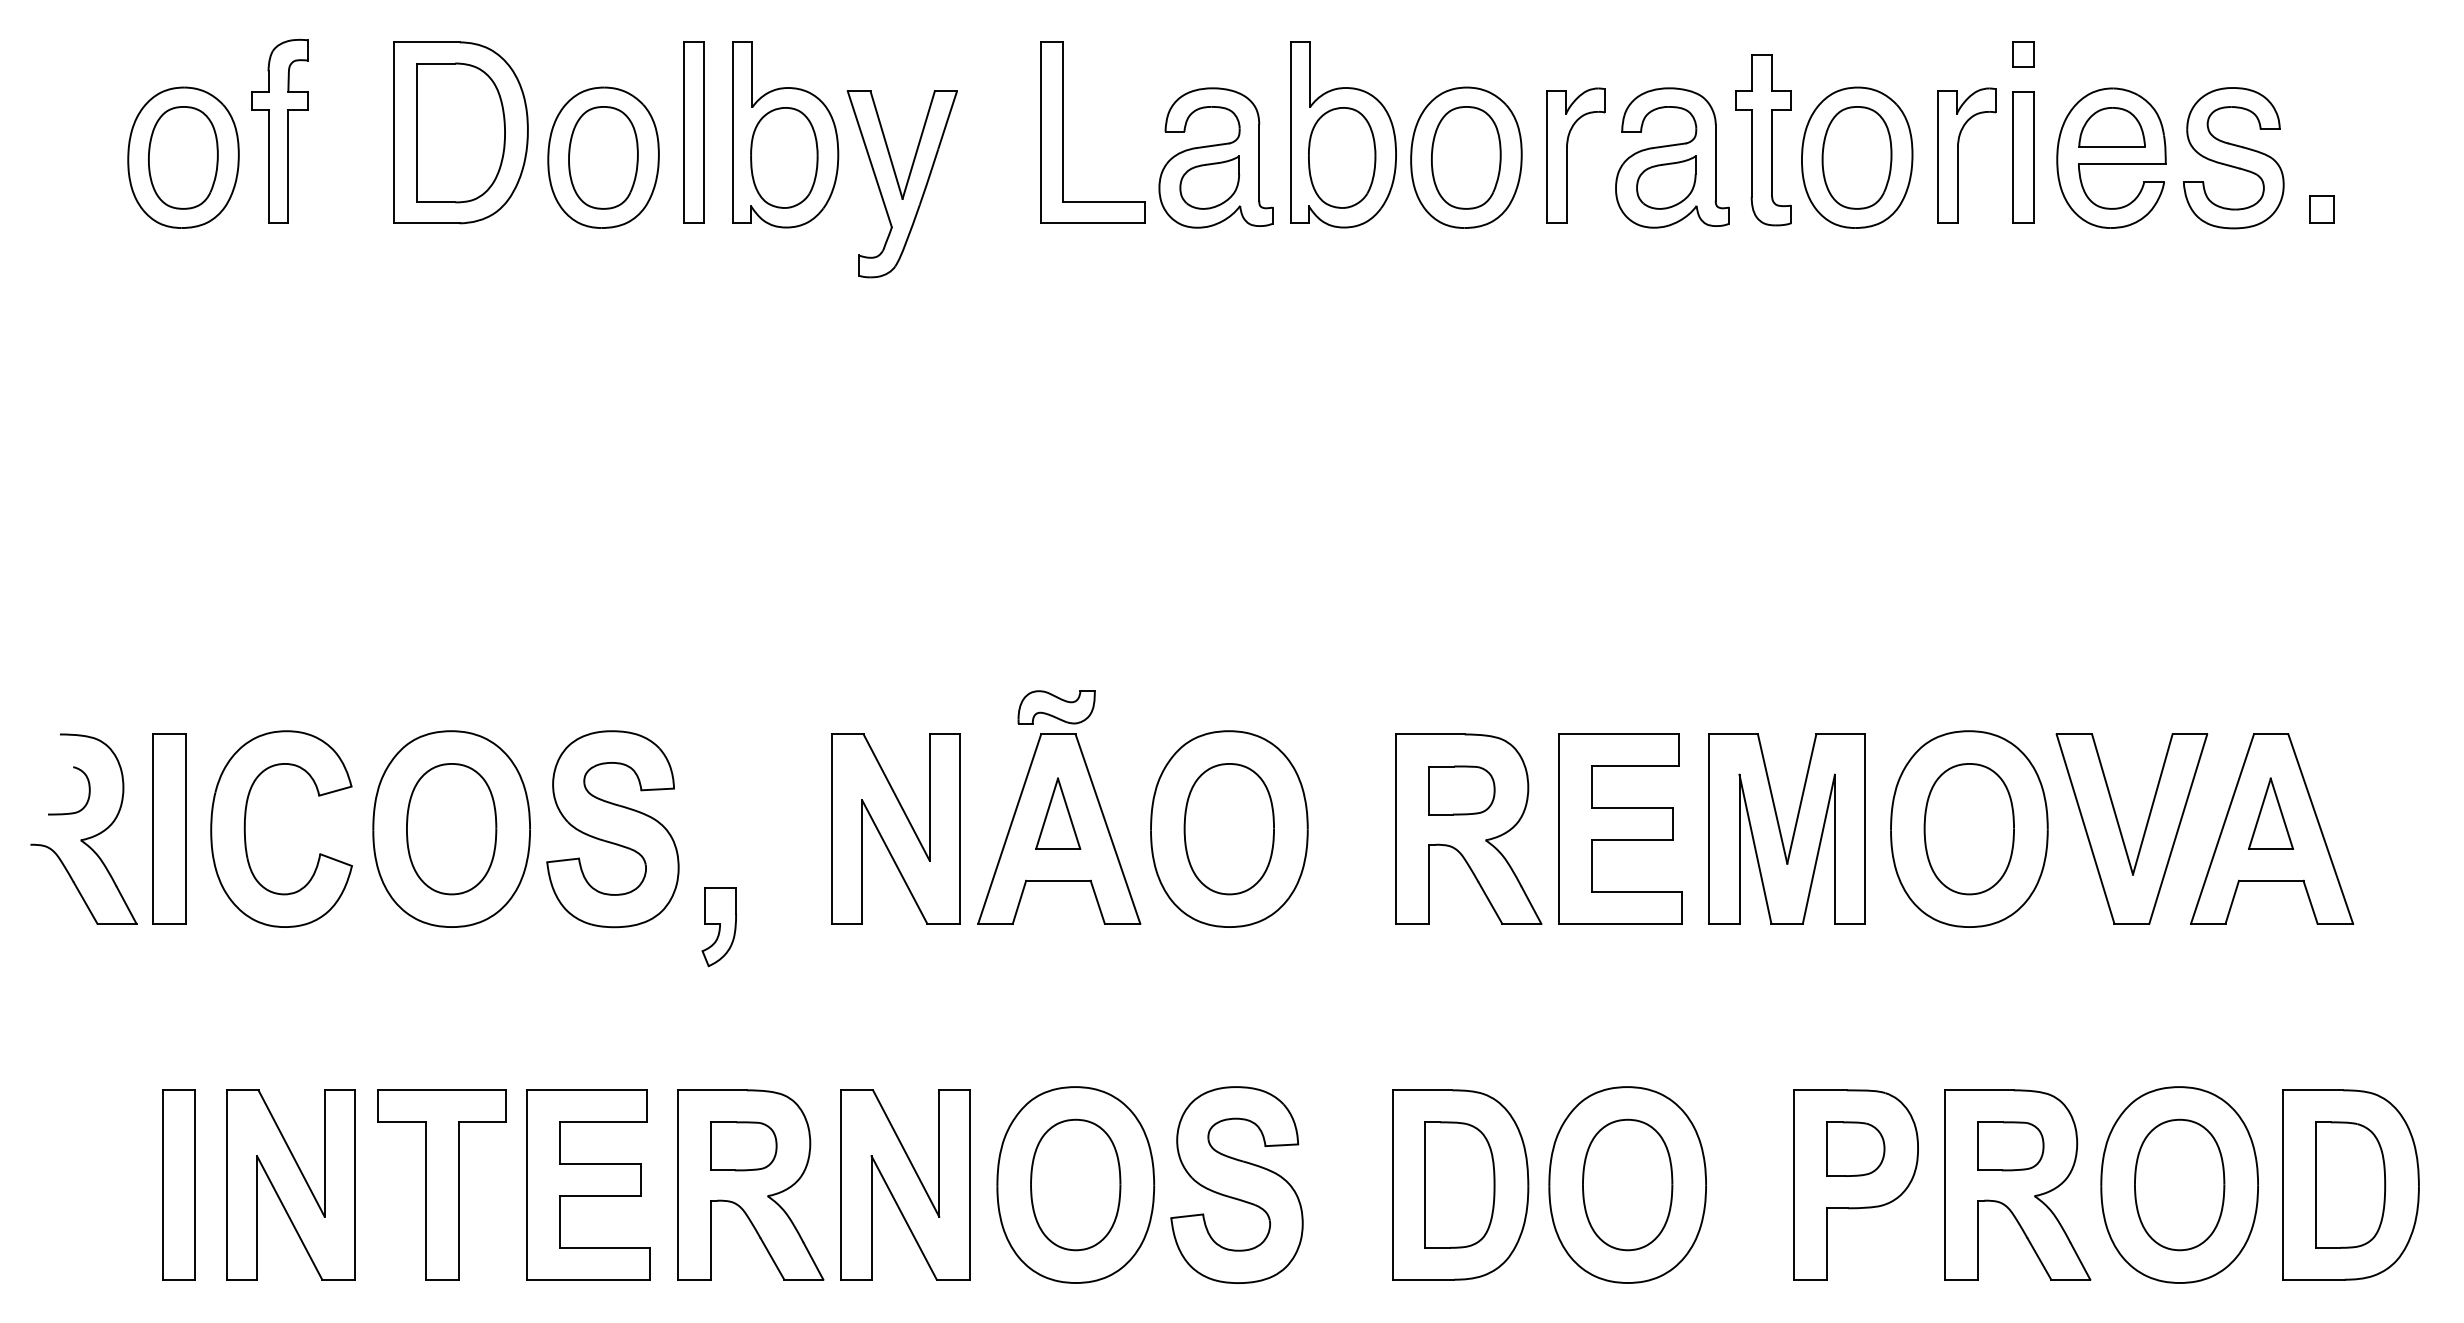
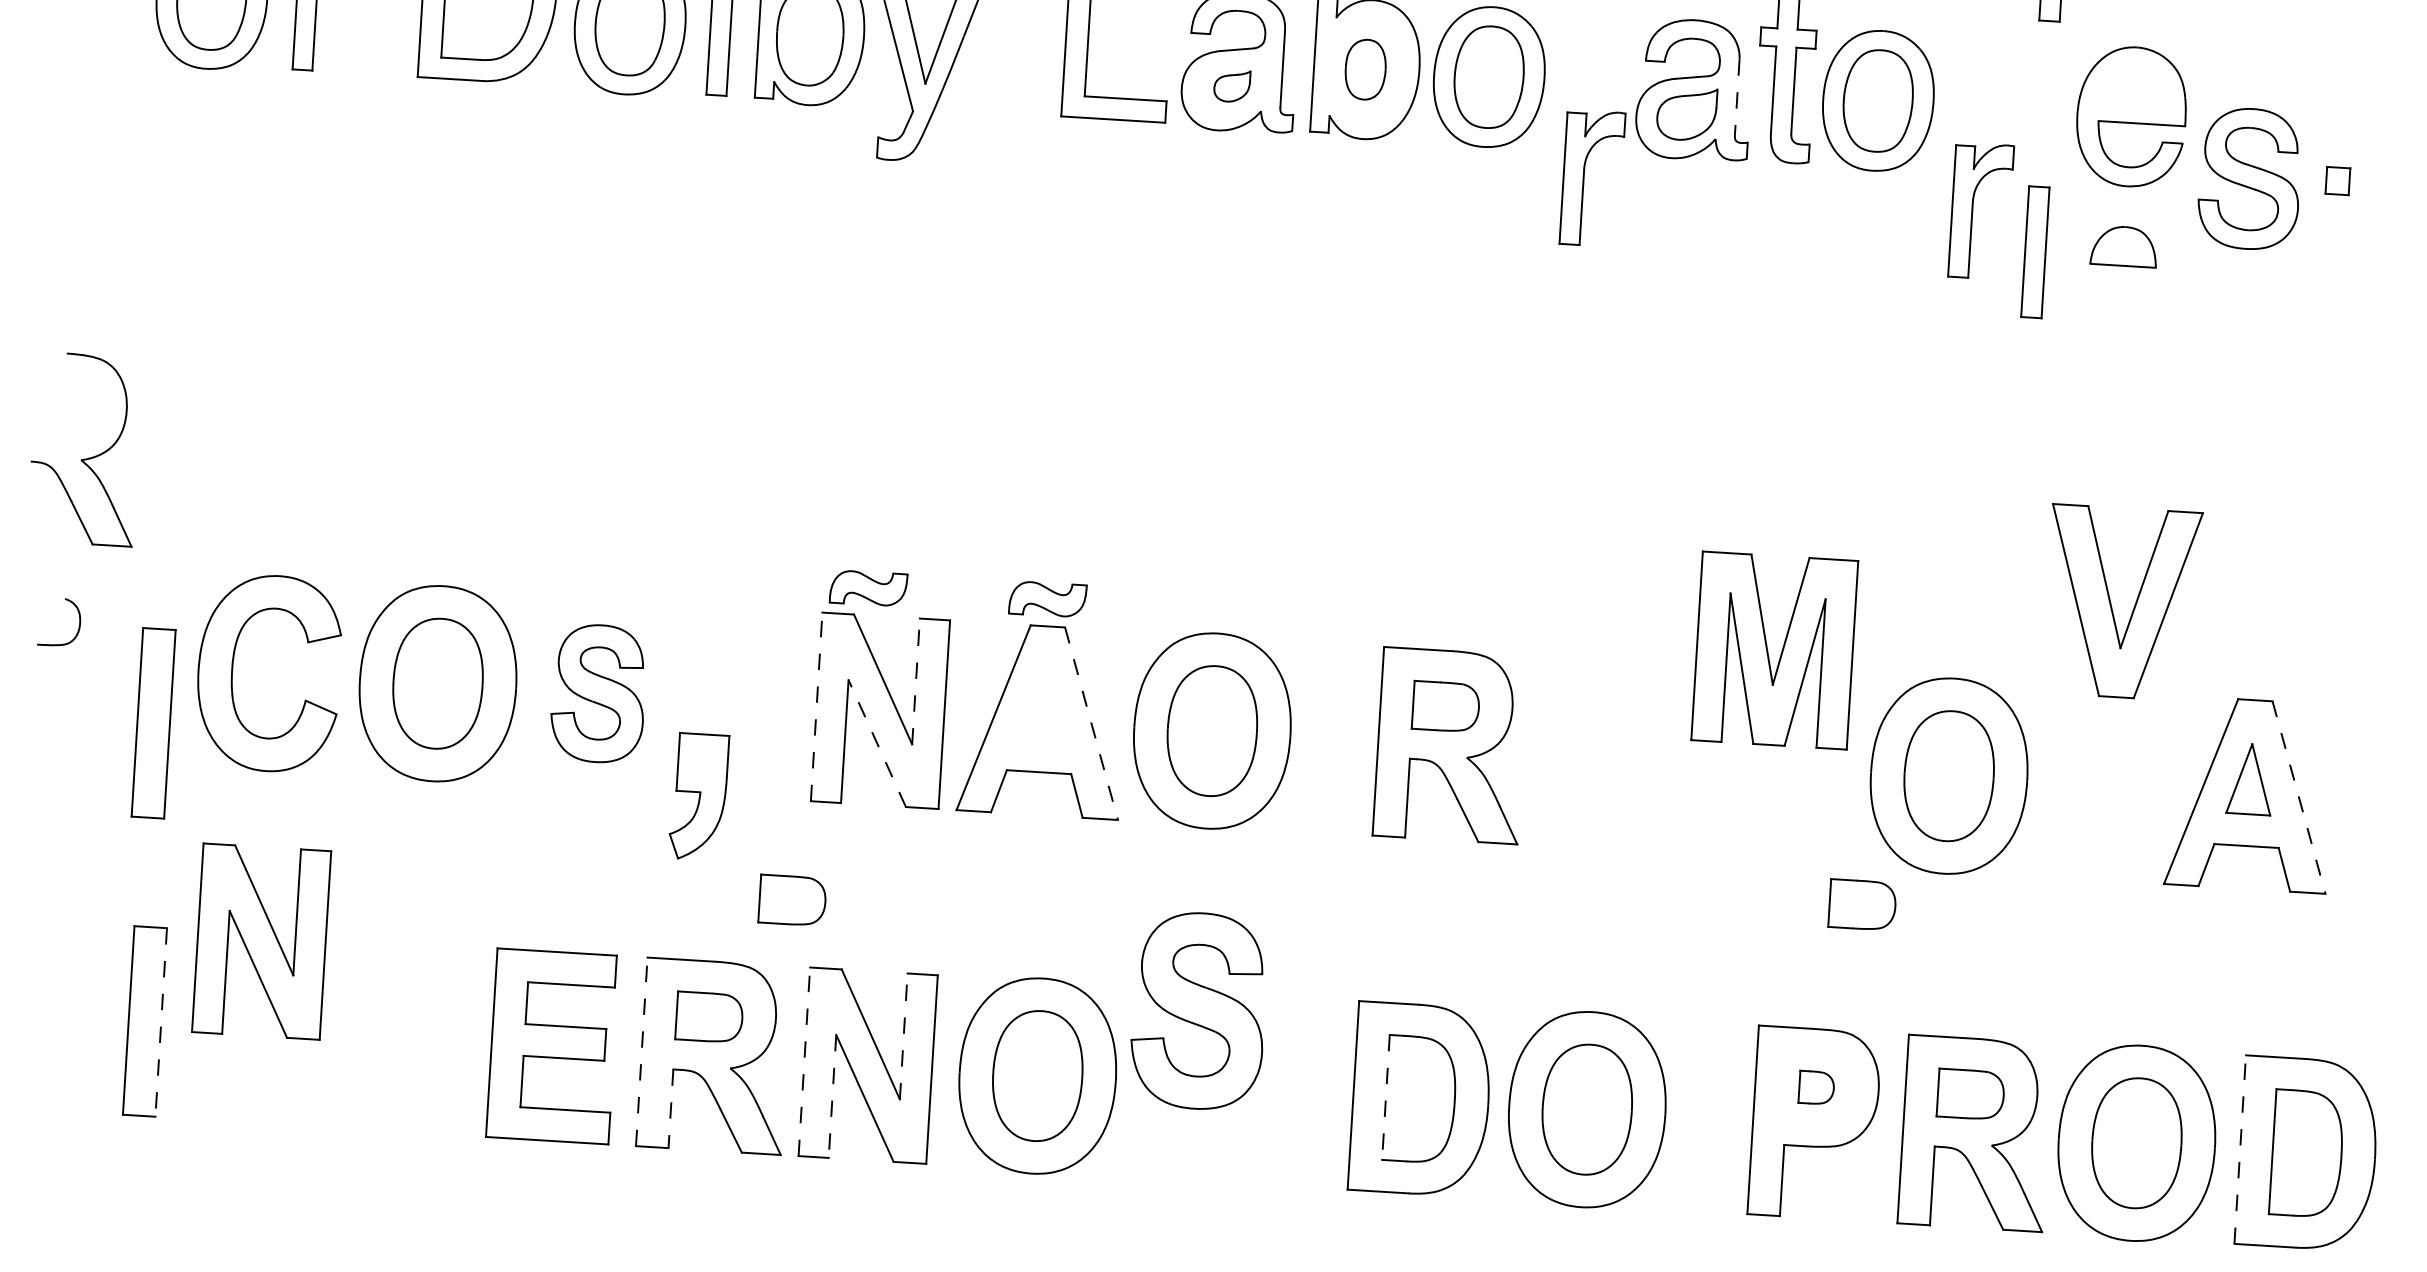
part: (2111, 127) -> (2123, 246), moved
part: (1567, 155) -> (1584, 177), moved
part: (1958, 155) -> (1972, 210), moved
part: (1342, 157) -> (1365, 69), size x0.6
part: (2023, 157) -> (2035, 252), moved
part: (2233, 158) -> (2249, 179), moved
line: (1715, 162) -> (1736, 96), solid -> dashed
part: (1209, 182) -> (1231, 86), size x0.6
part: (876, 707) -> (868, 588), added
line: (929, 797) -> (915, 681), solid -> dashed
part: (1058, 813) -> (1043, 705), removed
part: (169, 828) -> (153, 722), moved
part: (1620, 828) -> (1601, 754), removed
part: (1786, 828) -> (1774, 649), moved
part: (612, 829) -> (598, 693), size x0.7
line: (831, 829) -> (816, 707), solid -> dashed
line: (1108, 829) -> (1092, 724), solid -> dashed
line: (2320, 829) -> (2298, 797), solid -> dashed
part: (2121, 830) -> (2111, 603), moved
part: (87, 837) -> (87, 457), moved
line: (894, 862) -> (876, 743), solid -> dashed
part: (718, 927) -> (697, 797), size x1.6
part: (1890, 963) -> (1862, 905), added
part: (819, 1024) -> (792, 900), added
part: (1855, 1148) -> (1816, 1087), size x0.6
line: (939, 1153) -> (904, 1036), solid -> dashed
part: (290, 1184) -> (261, 941), moved
part: (441, 1184) -> (406, 1036), removed
part: (1236, 1184) -> (1198, 1010), moved
line: (195, 1185) -> (161, 1022), solid -> dashed
line: (678, 1185) -> (642, 1052), solid -> dashed
line: (841, 1185) -> (804, 1062), solid -> dashed
line: (1425, 1185) -> (1385, 1097), solid -> dashed
line: (2283, 1185) -> (2240, 1150), solid -> dashed
line: (871, 1217) -> (832, 1095), solid -> dashed
line: (710, 1240) -> (670, 1109), solid -> dashed

